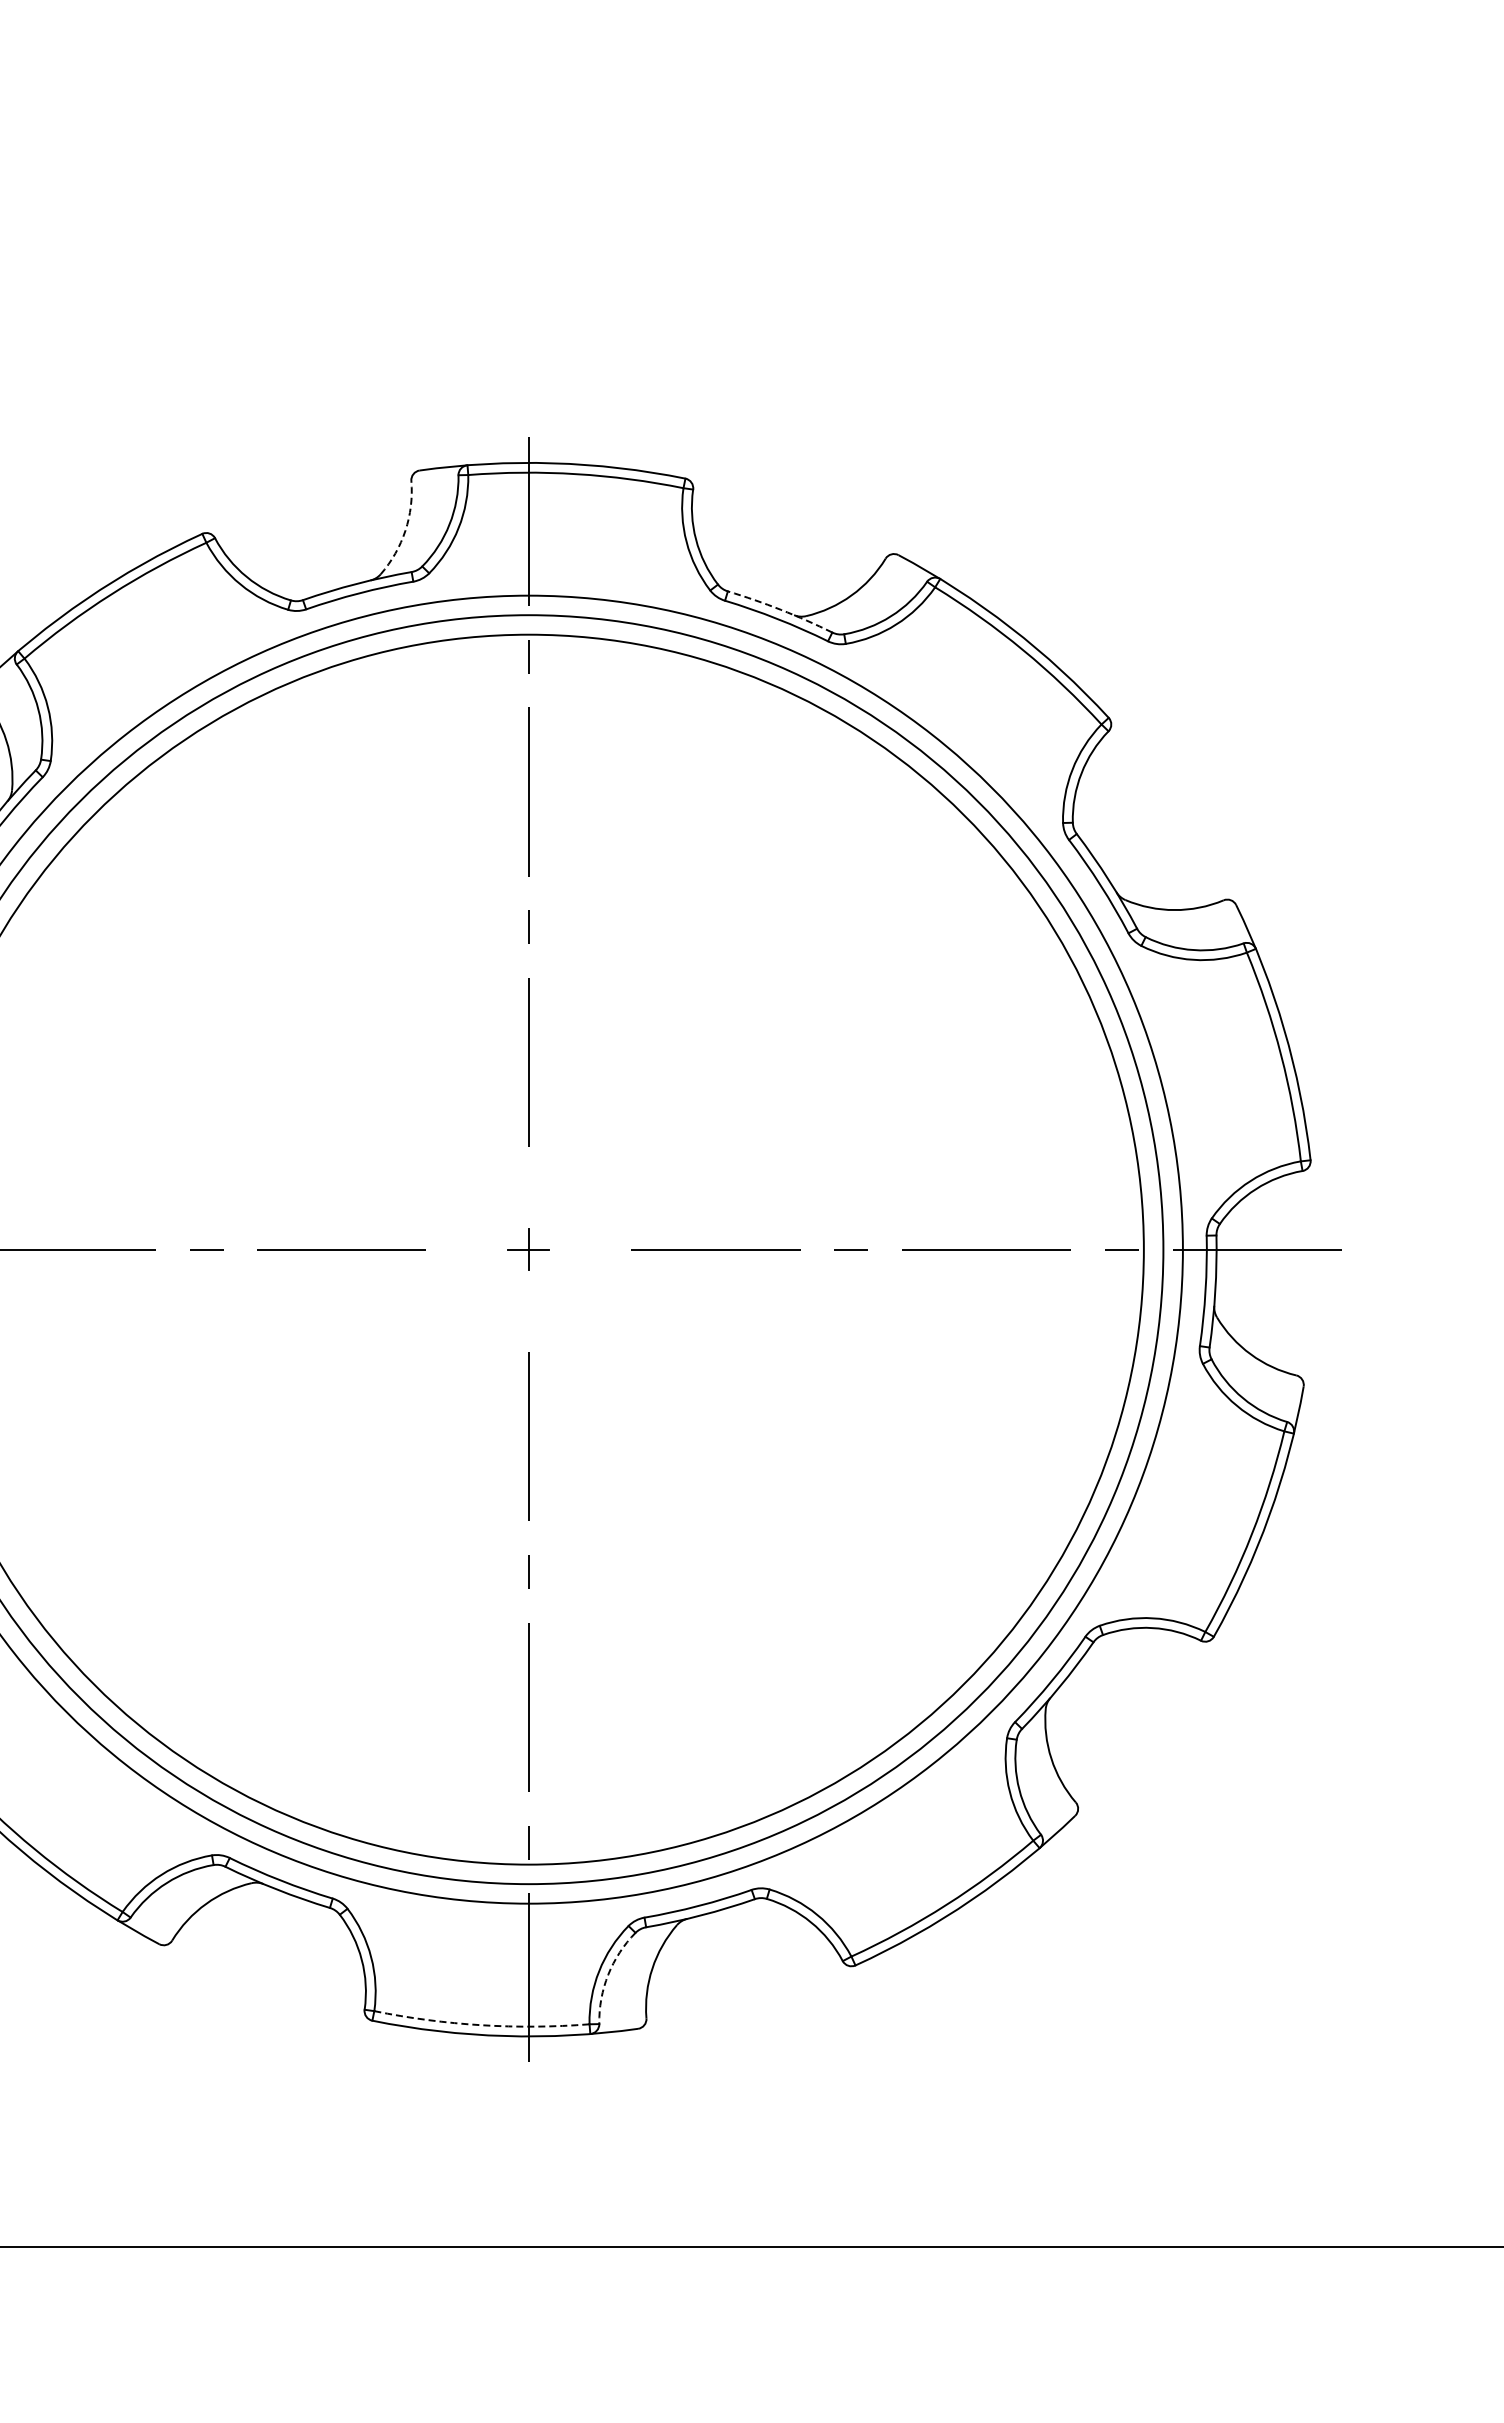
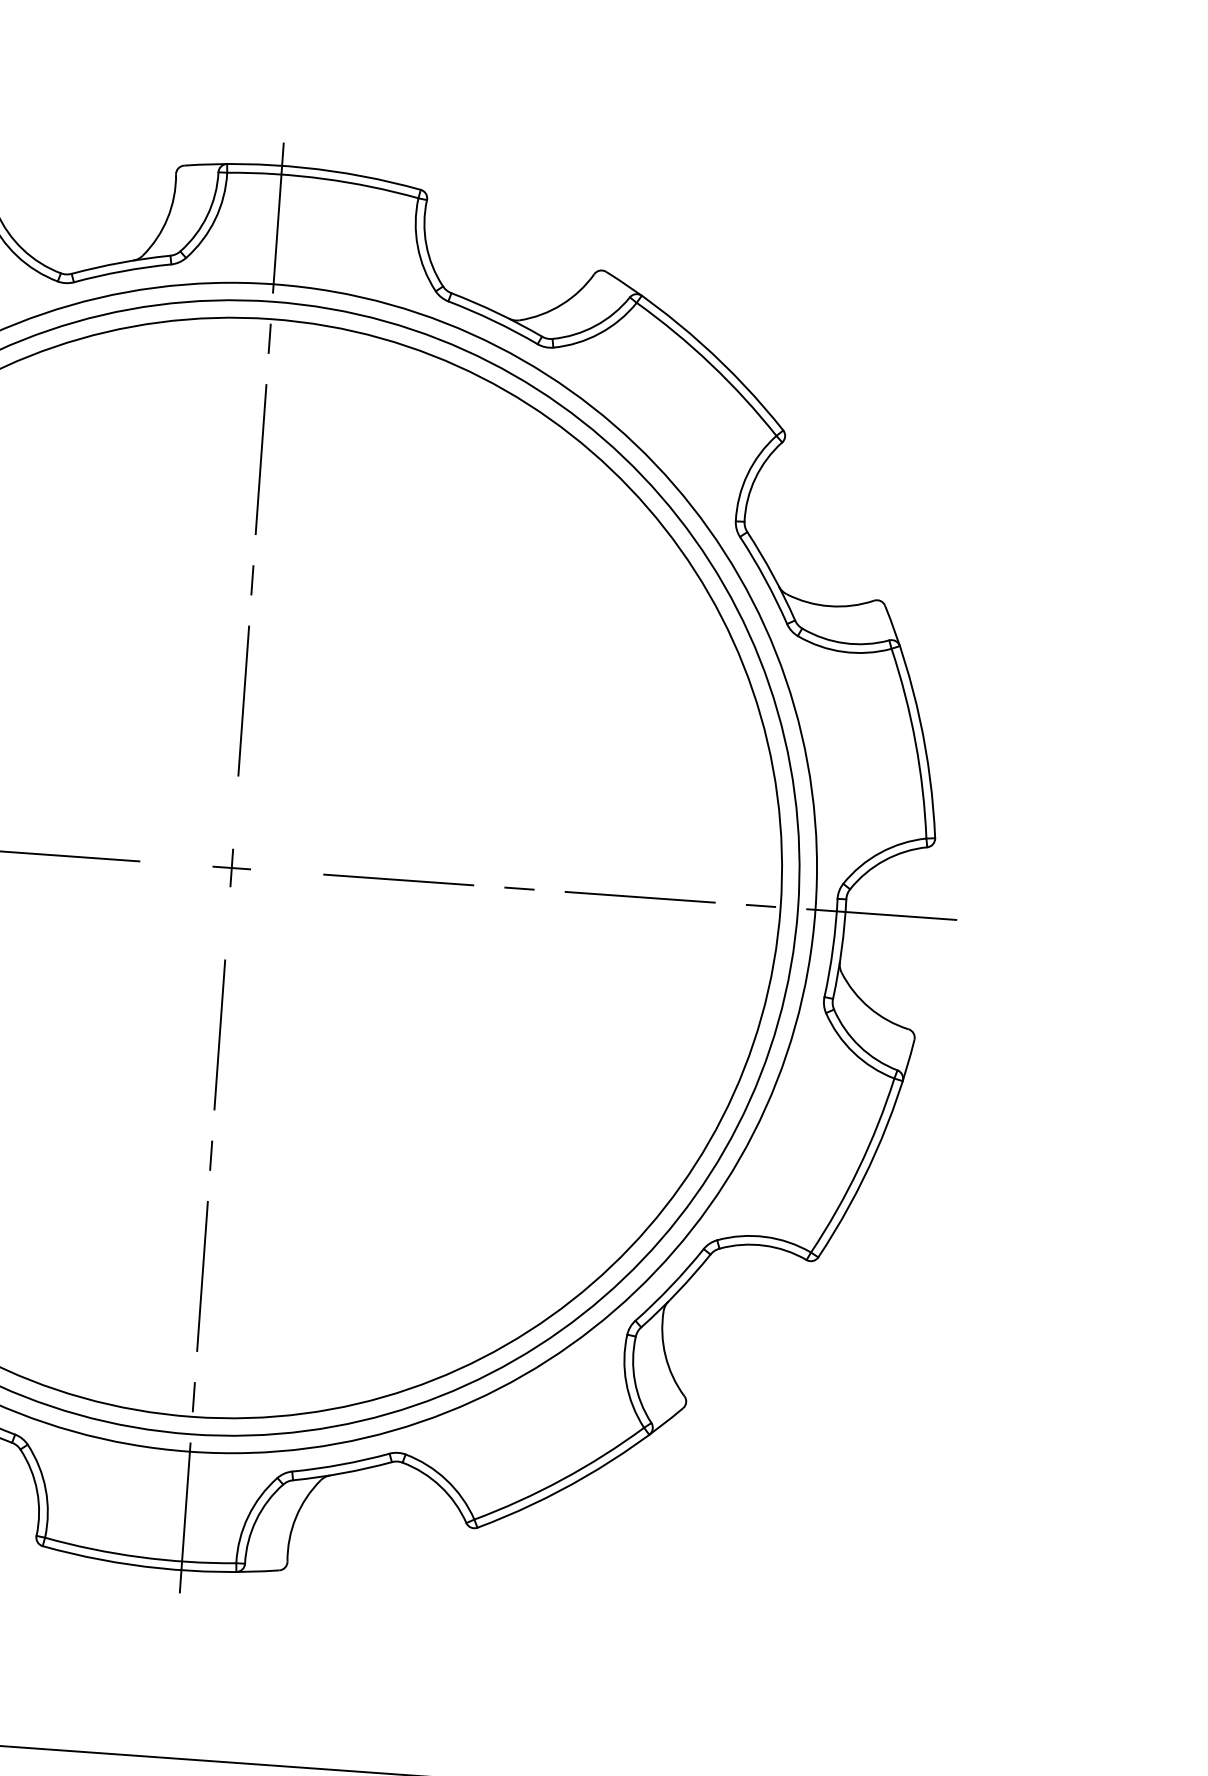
arc: (405, 530) -> (167, 218), dashed -> solid
arc: (780, 609) -> (497, 312), dashed -> solid
arc: (608, 1974) -> (256, 1520), dashed -> solid
arc: (481, 2025) -> (139, 1557), dashed -> solid

